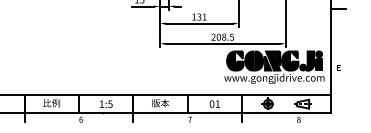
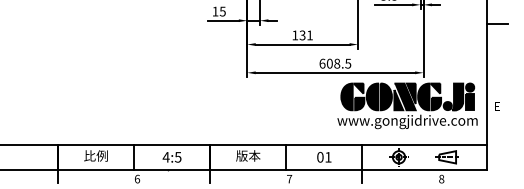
text: (213, 37) -> (322, 63), 208.5 -> 608.5
text: (101, 104) -> (165, 157), 1:5 -> 4:5

